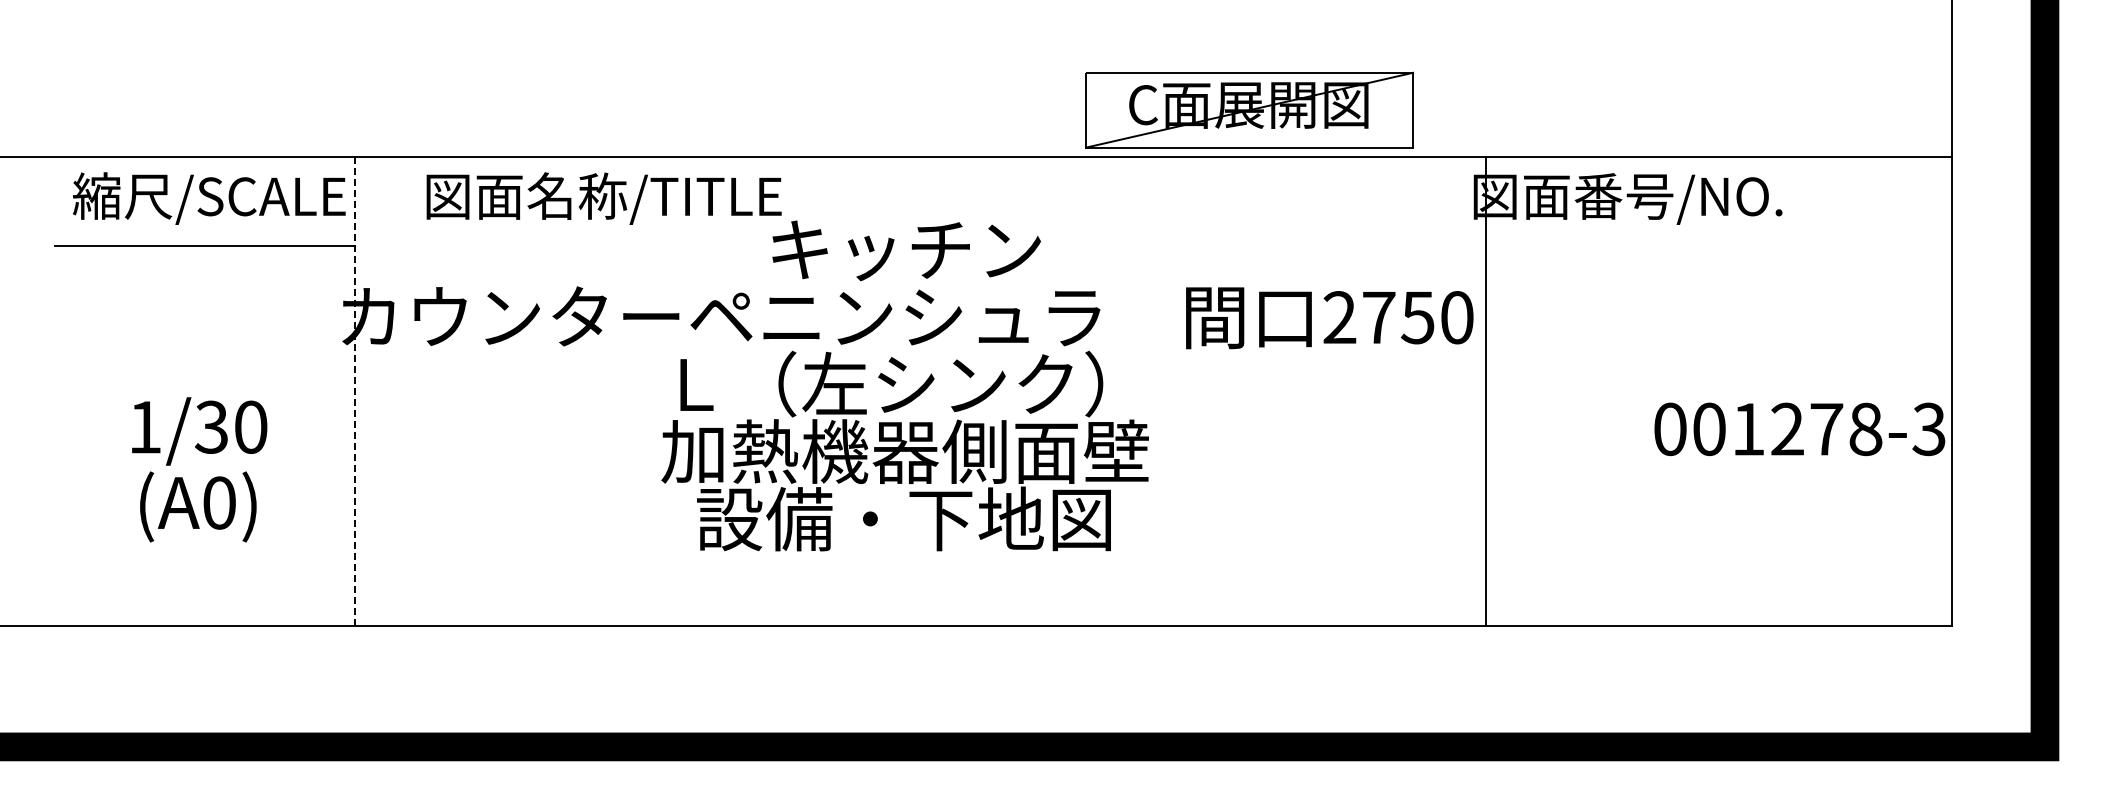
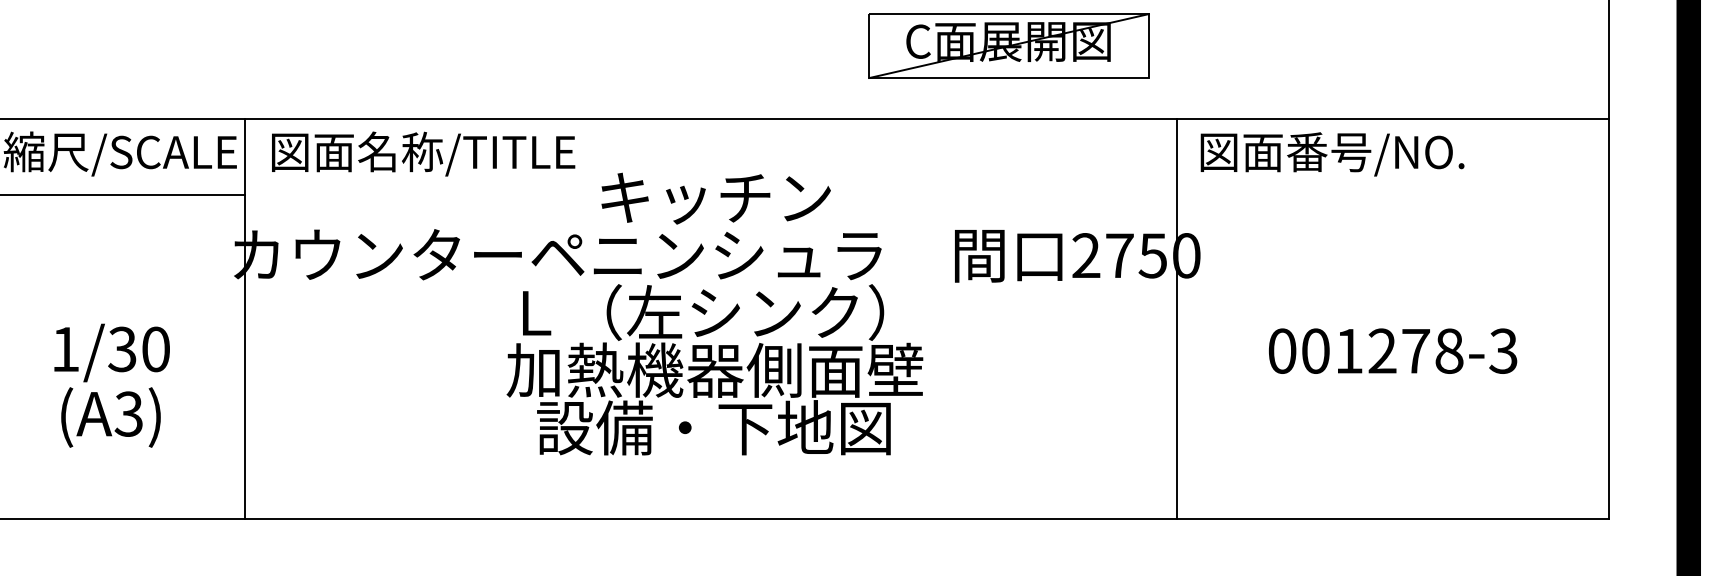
part: (1249, 109) -> (1009, 45), moved
text: (603, 198) -> (422, 153), moved
line: (1486, 391) -> (1177, 318), moved
line: (355, 392) -> (245, 319), dashed -> solid
text: (1799, 429) -> (1392, 351), moved
text: (218, 502) -> (128, 413), (A0) -> (A3)

